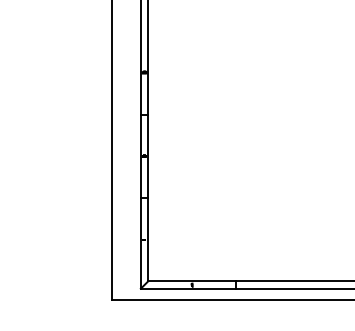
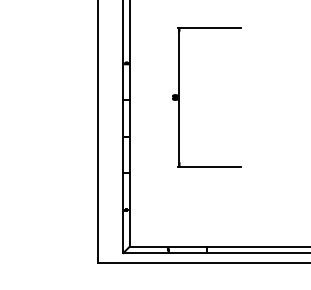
part: (205, 111) -> (180, 97), added

